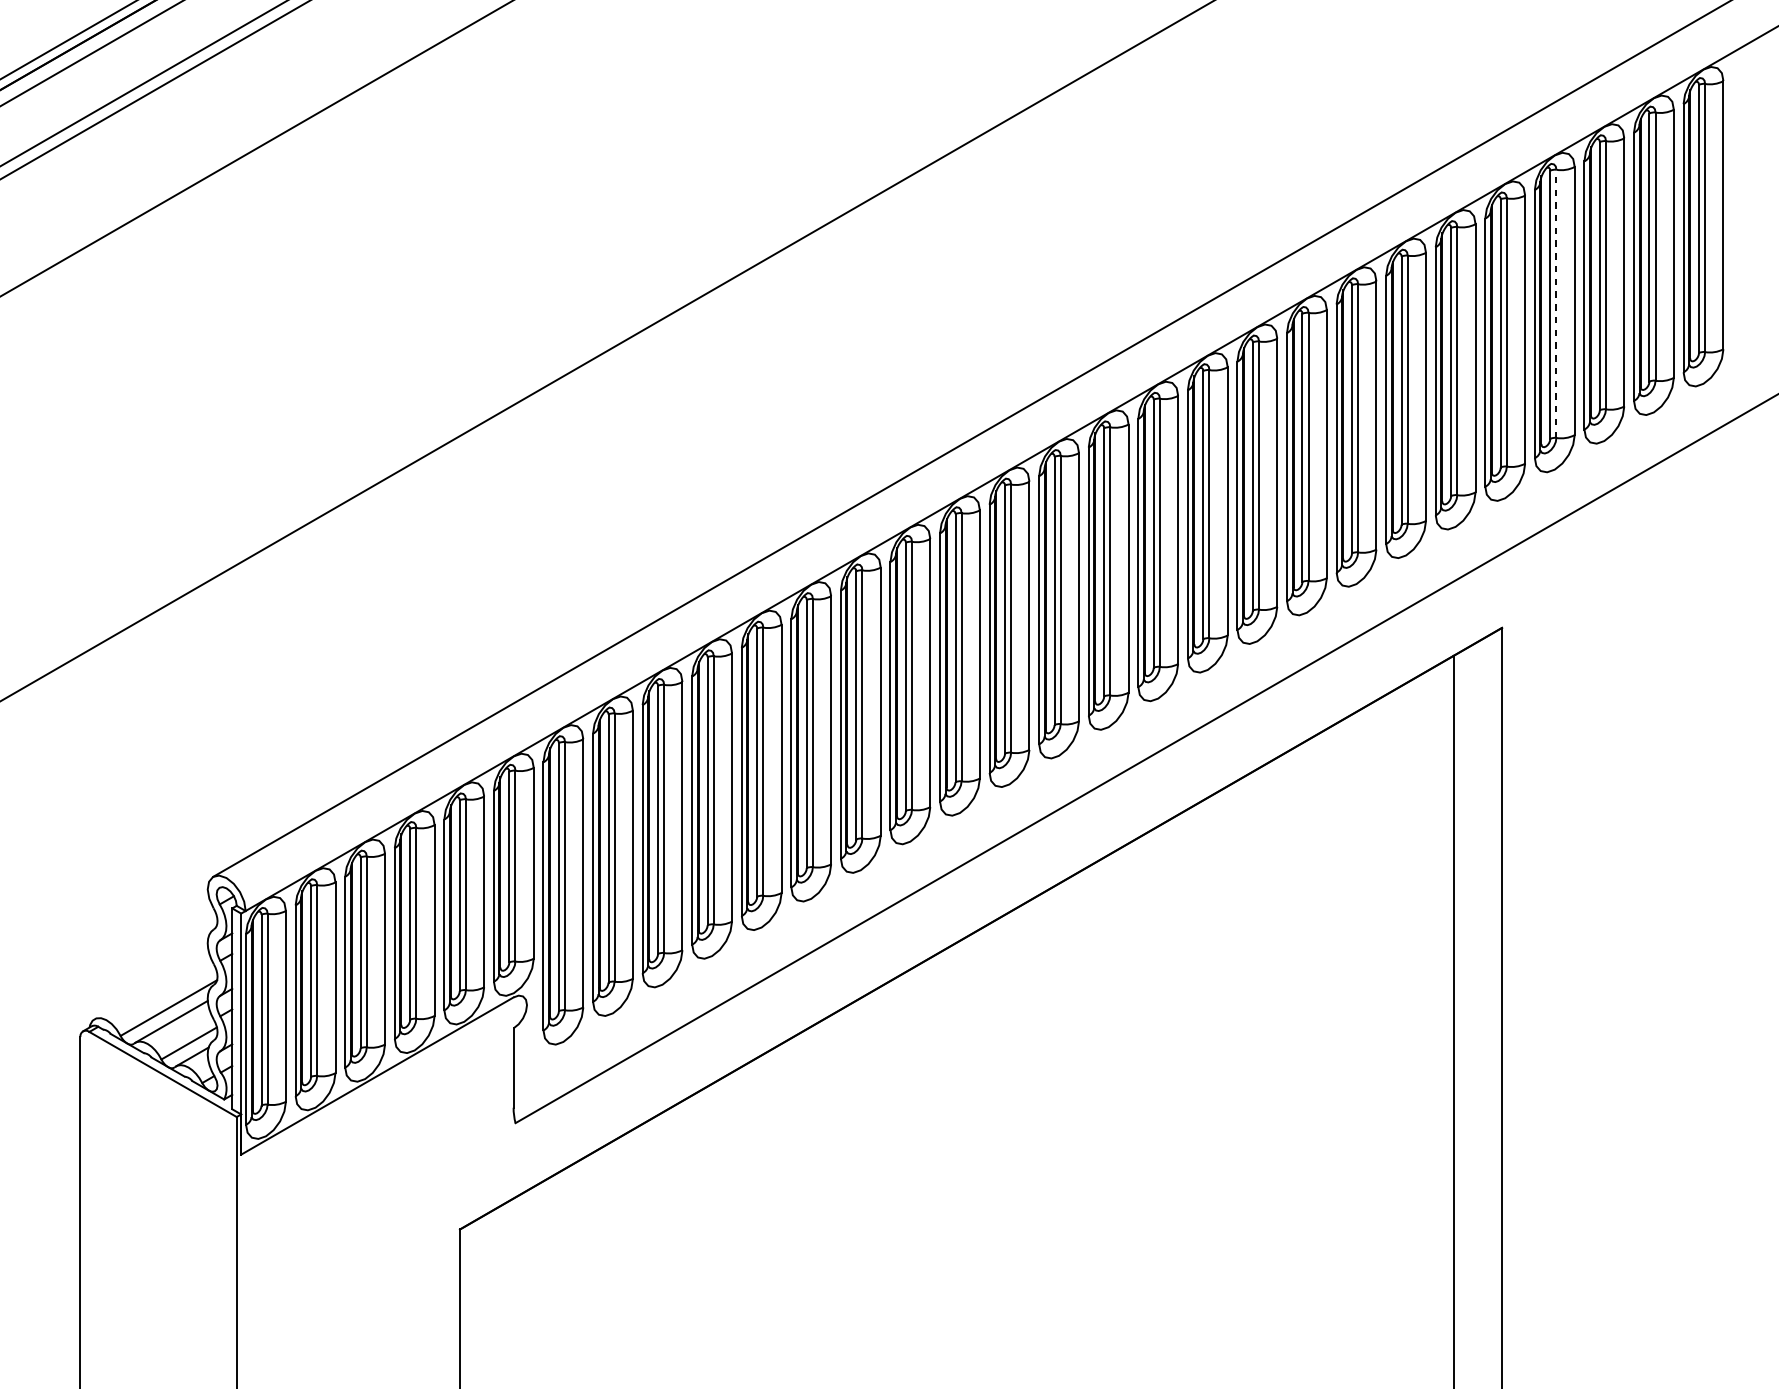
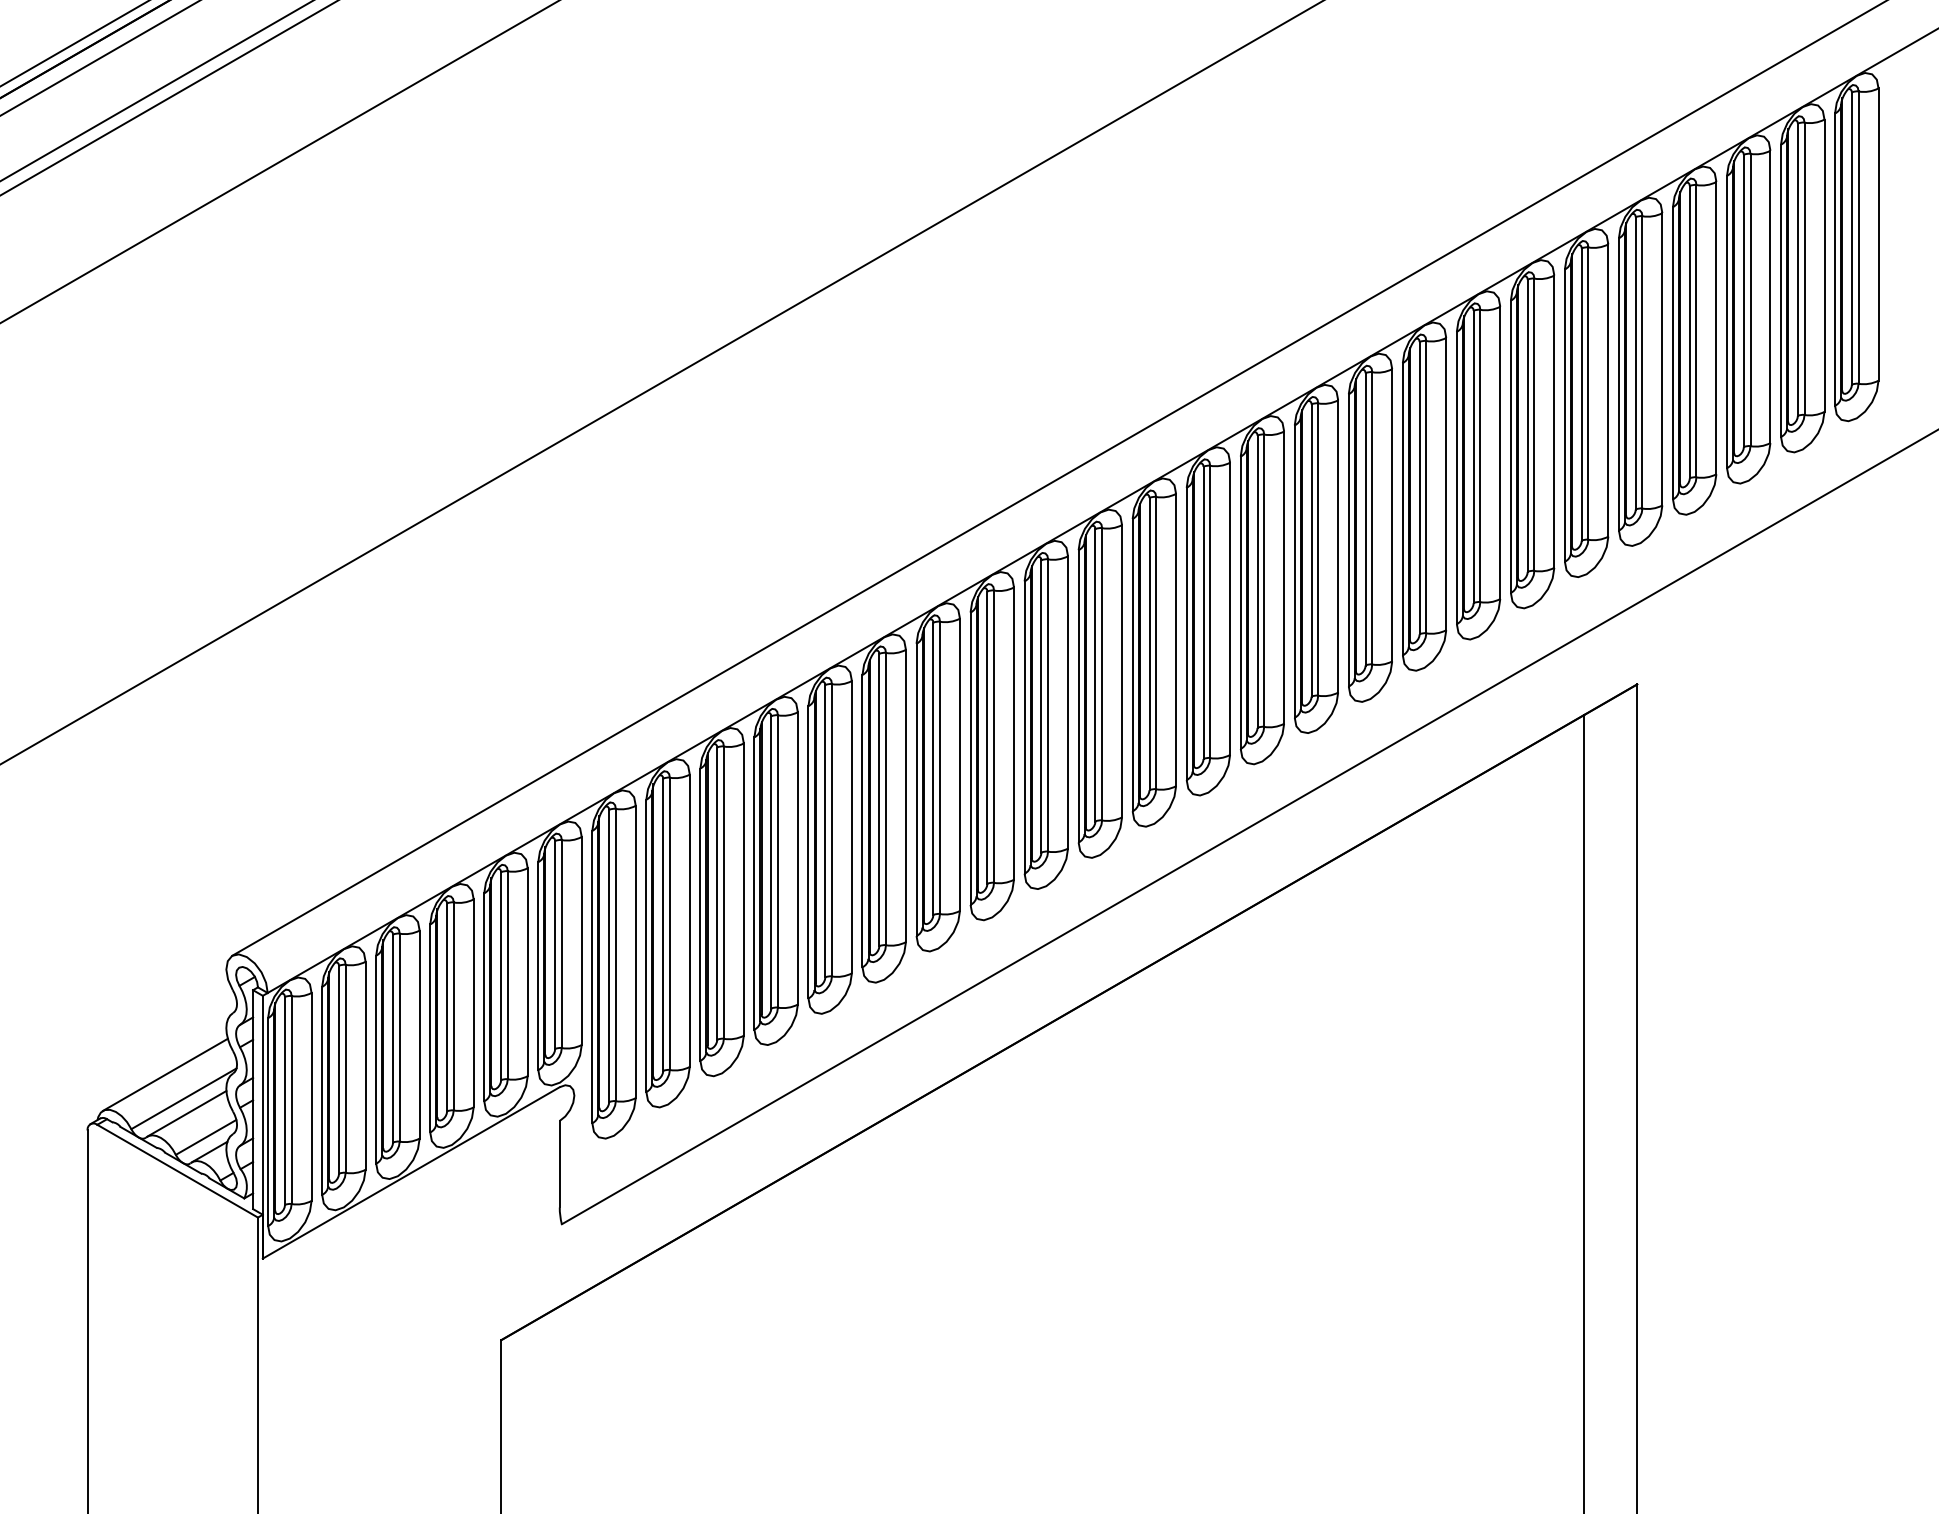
line: (1556, 303) -> (1696, 330), dashed -> solid
line: (150, 985) -> (164, 1074), added

